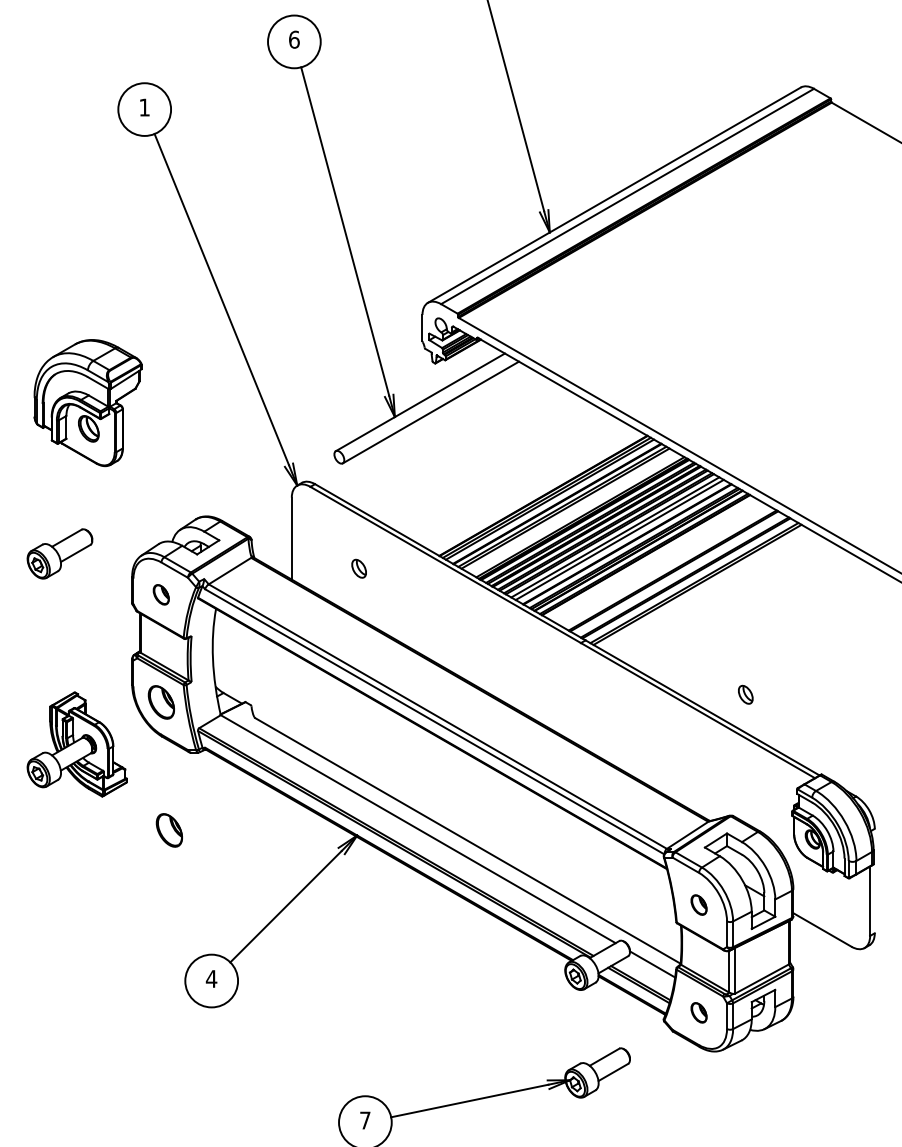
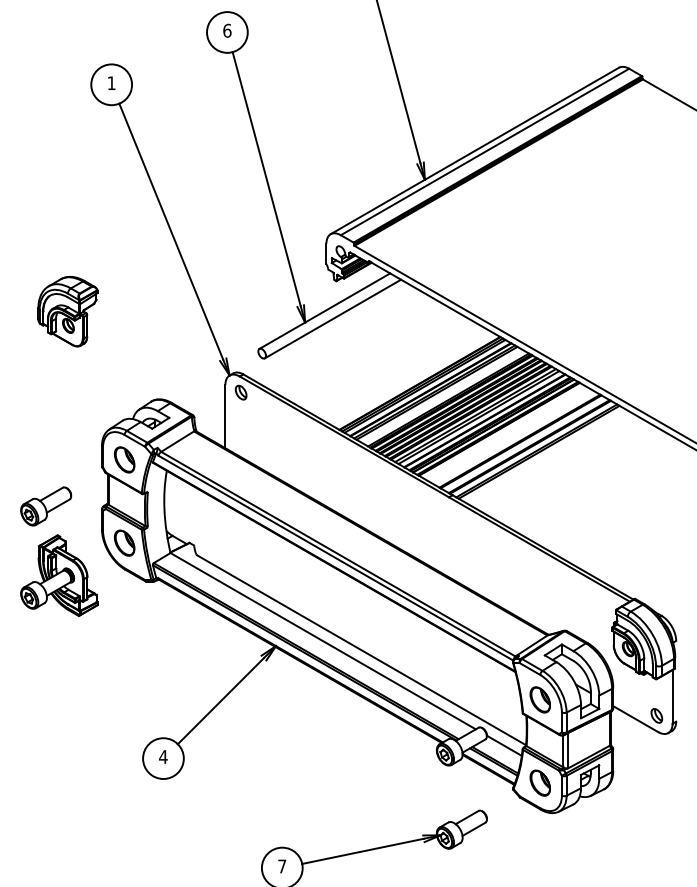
part: (88, 402) -> (68, 311), size x0.71
part: (59, 553) -> (45, 506), moved
part: (358, 568) -> (240, 392), moved
part: (160, 594) -> (123, 459), size x1.67
part: (745, 694) -> (656, 715), moved
part: (168, 830) -> (130, 642), removed
part: (698, 904) -> (539, 699), size x1.67
part: (698, 1012) -> (539, 782), size x1.67

